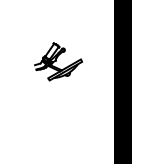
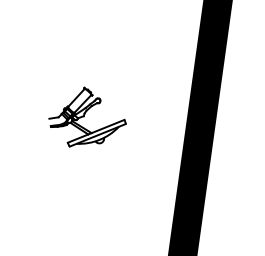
part: (58, 61) -> (87, 118), moved

